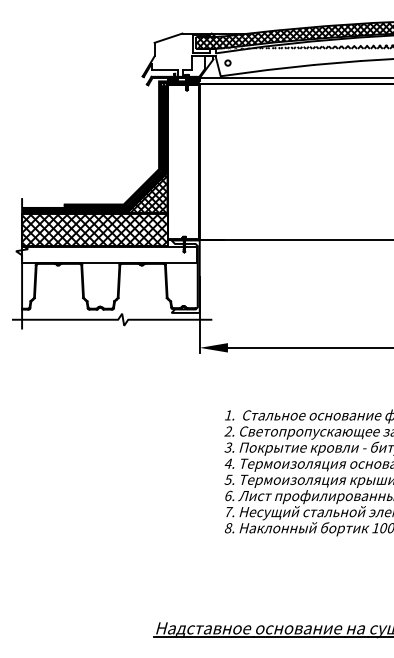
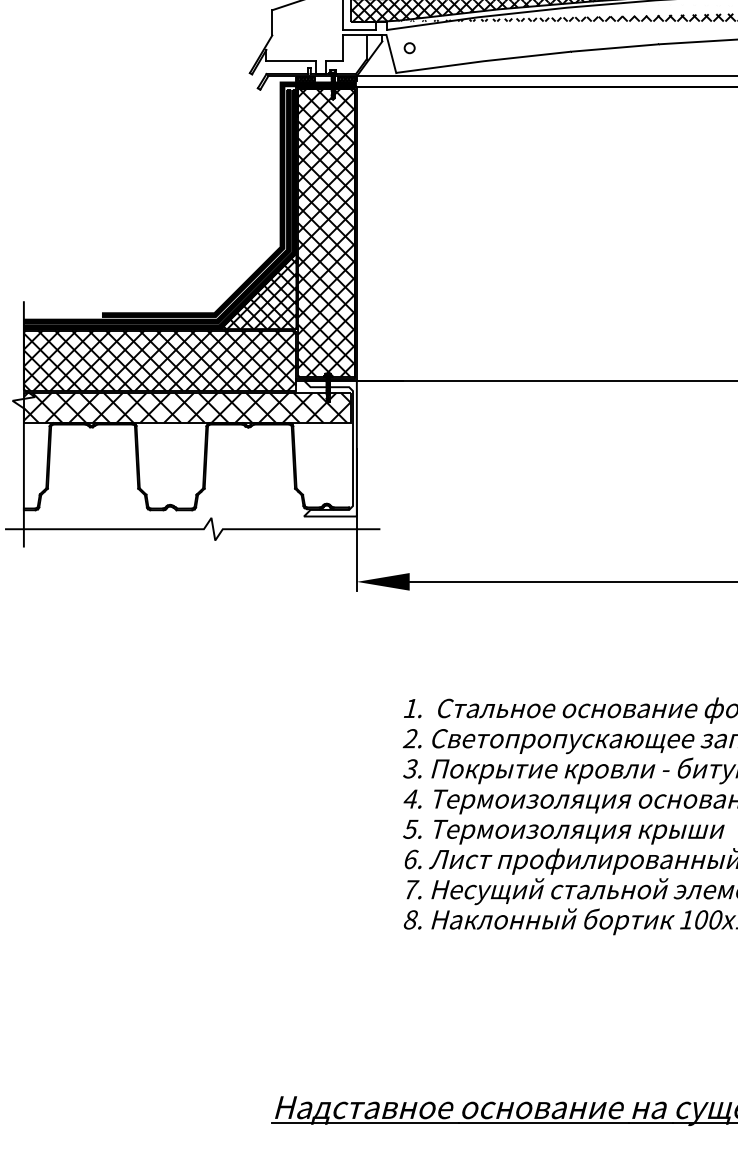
hatch: (183, 161) -> (326, 232), added
hatch: (109, 254) -> (187, 406), added

